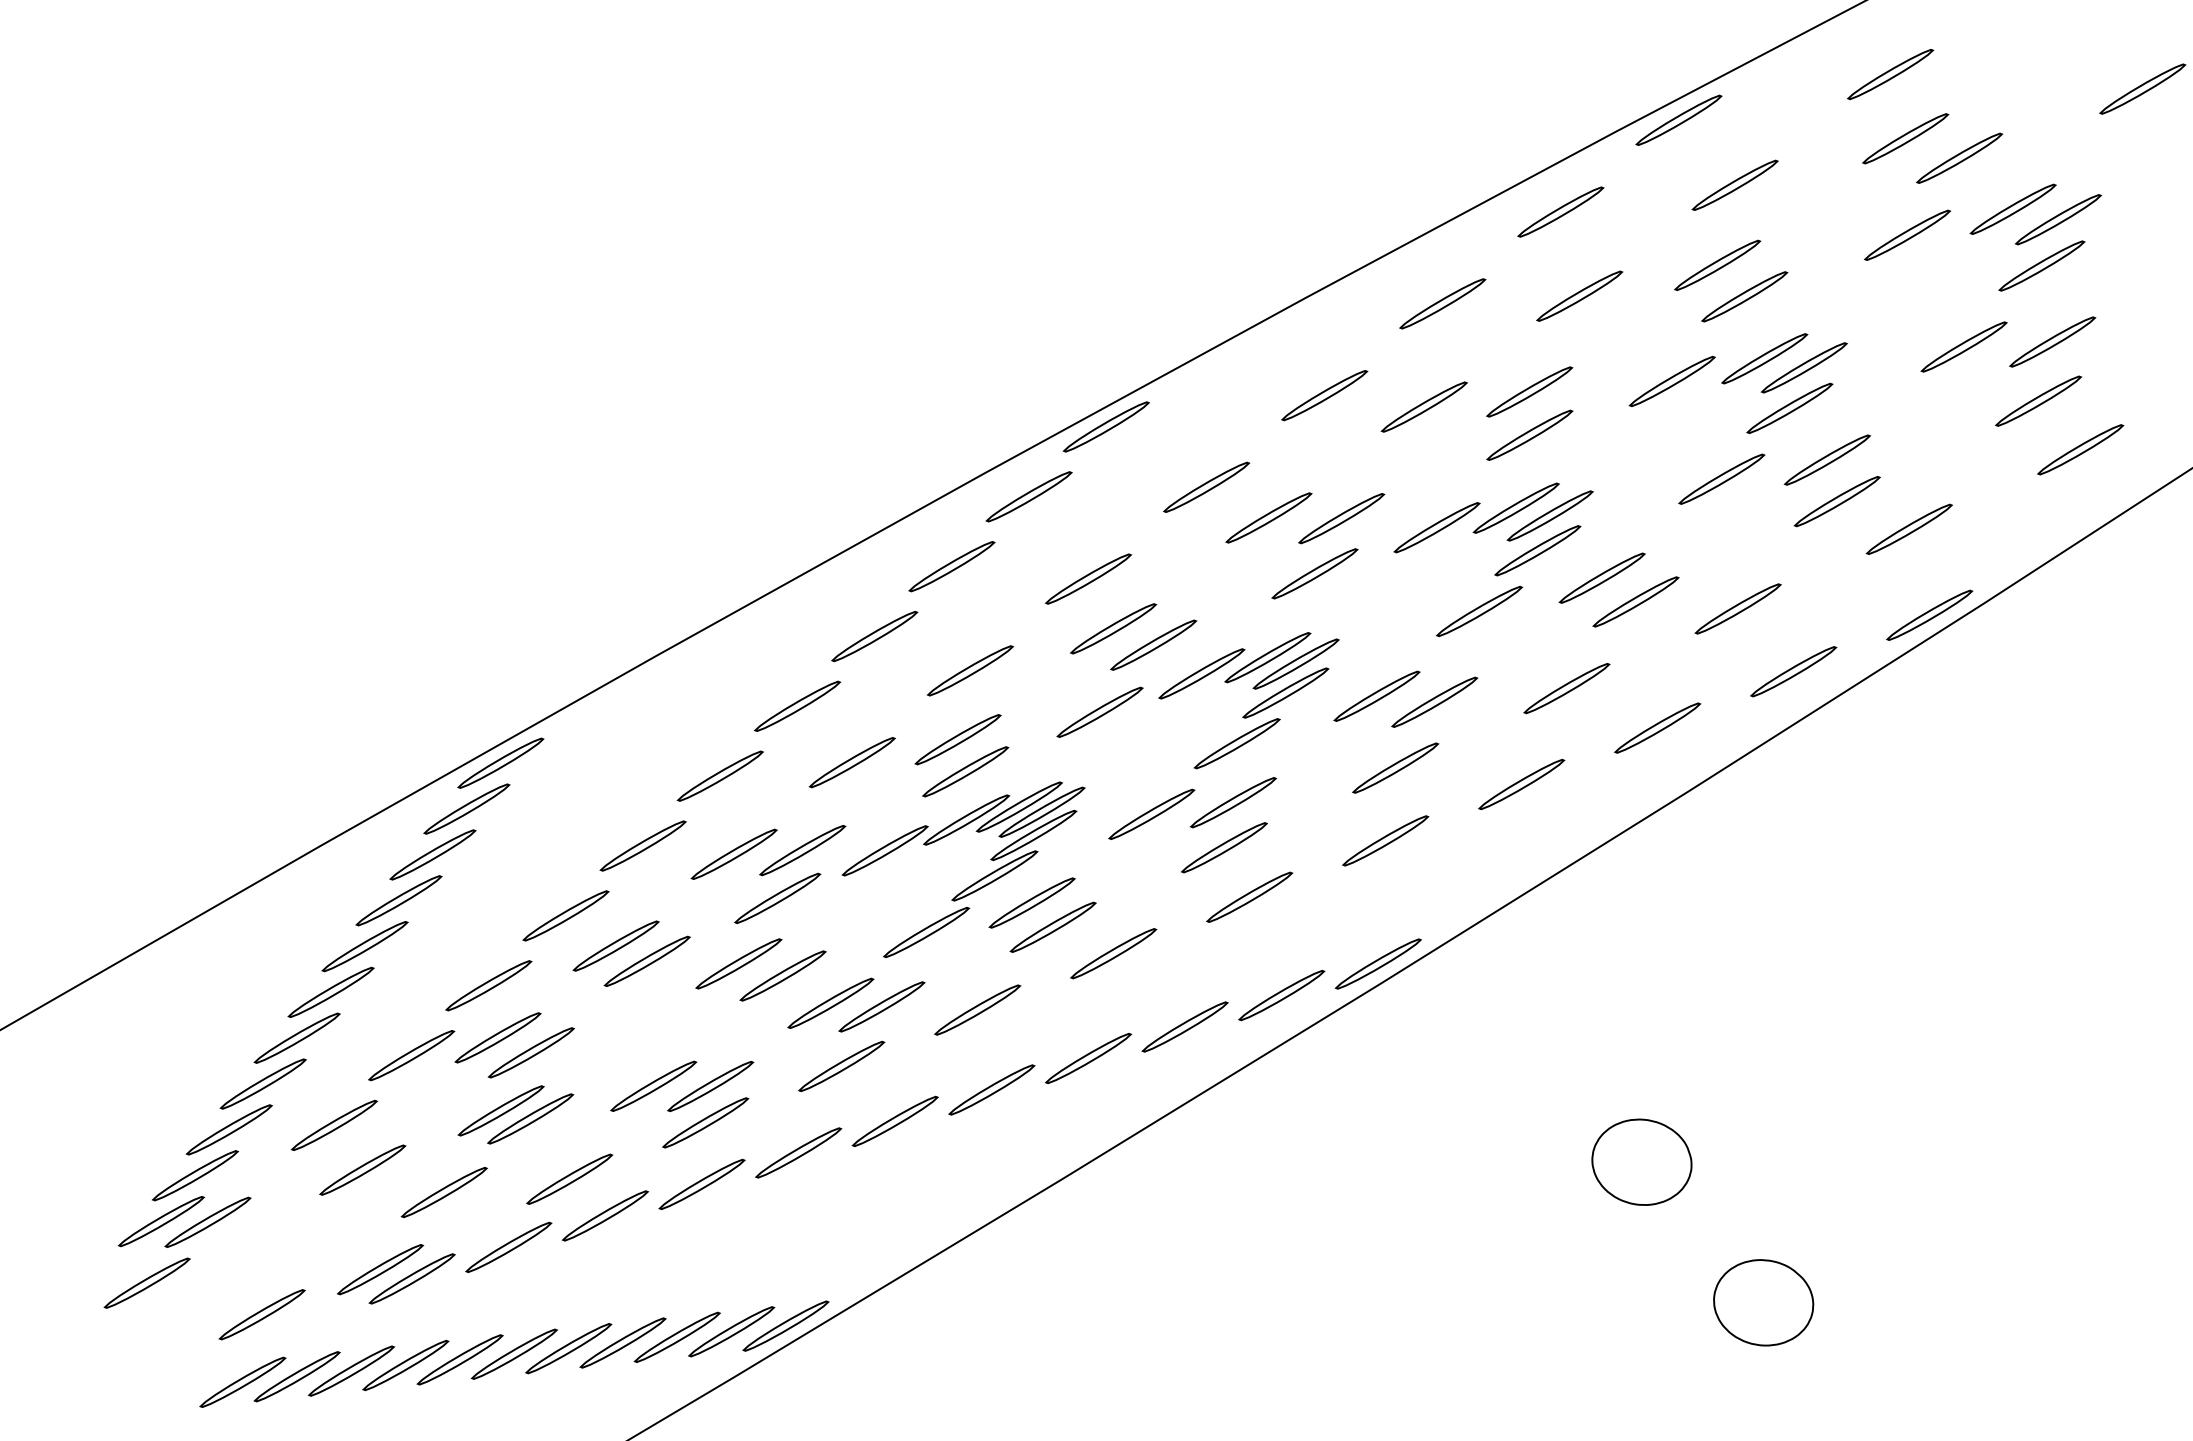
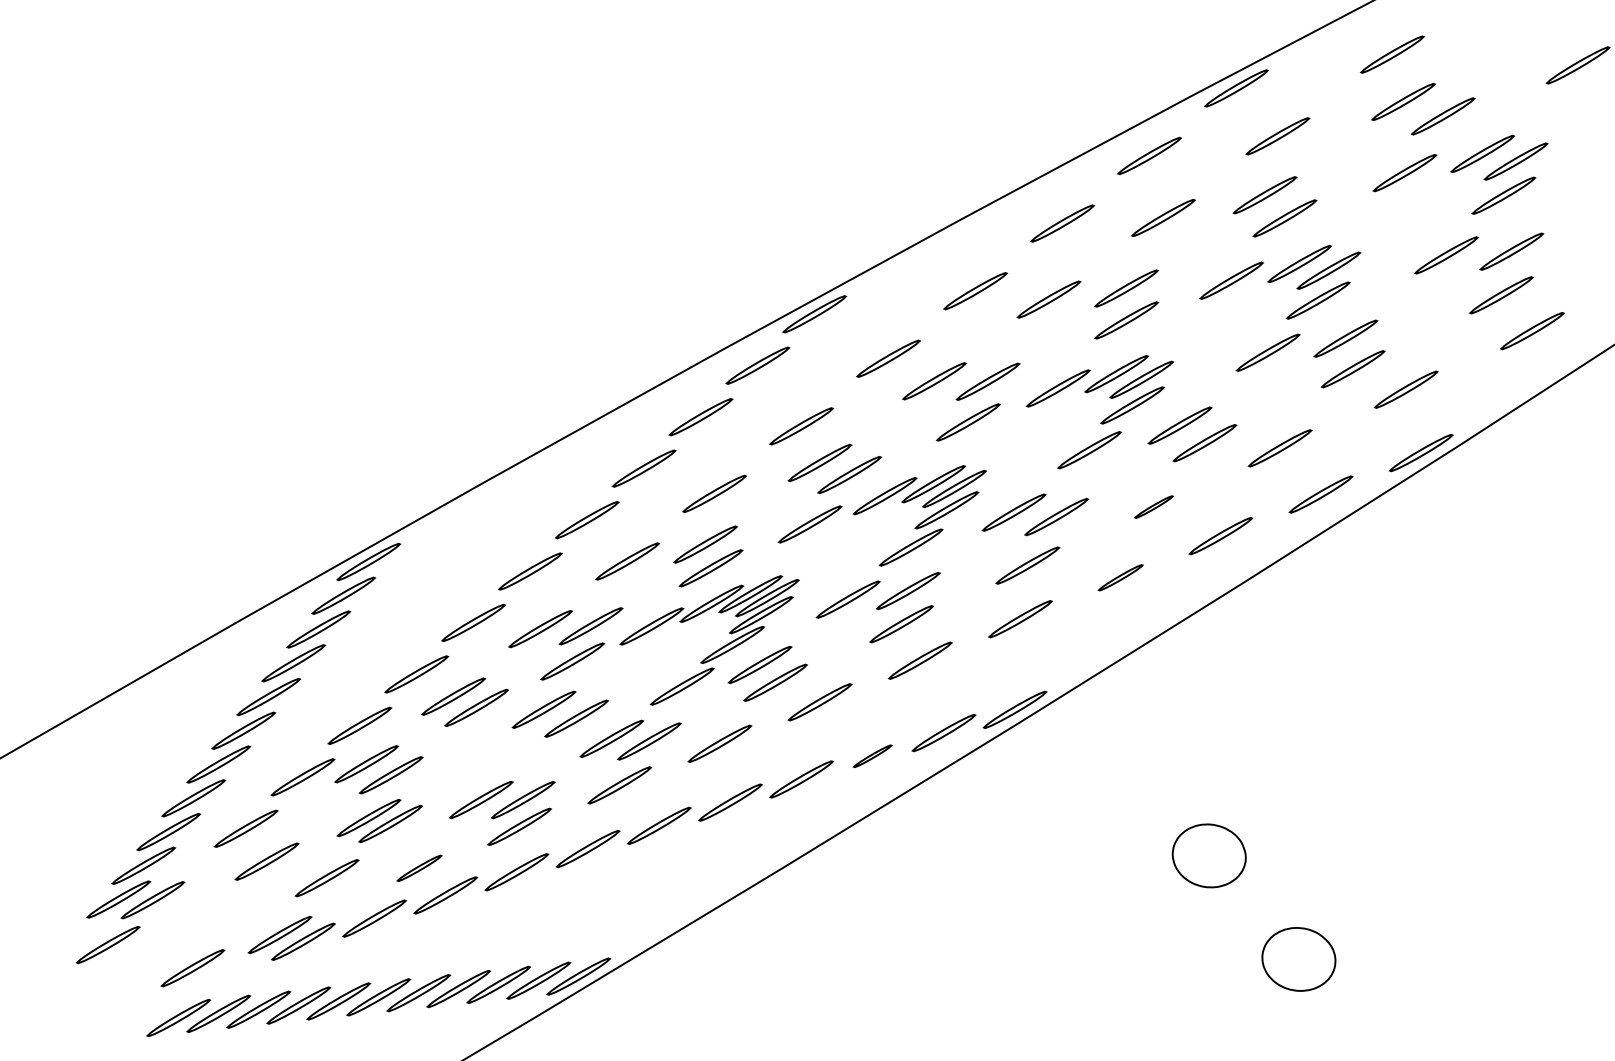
part: (1566, 688) -> (1153, 506), size x0.6
part: (1521, 784) -> (1120, 577), size x0.7
part: (1184, 1026) -> (872, 755), size x0.6
part: (569, 1178) -> (419, 867), size x0.7

